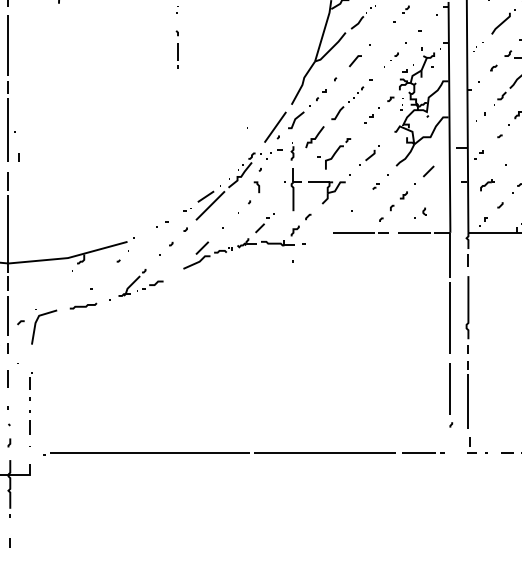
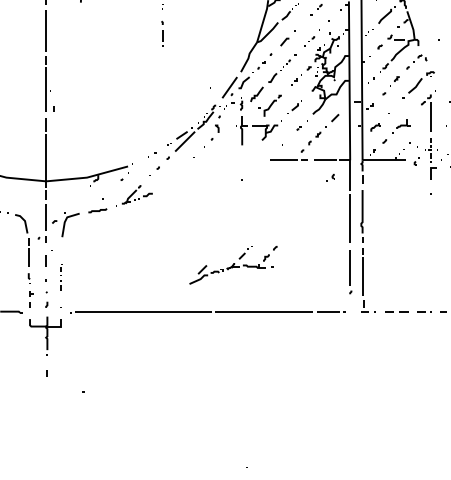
part: (420, 212) -> (330, 177), moved
part: (247, 241) -> (233, 265), moved
part: (30, 403) -> (61, 277), size x0.6

